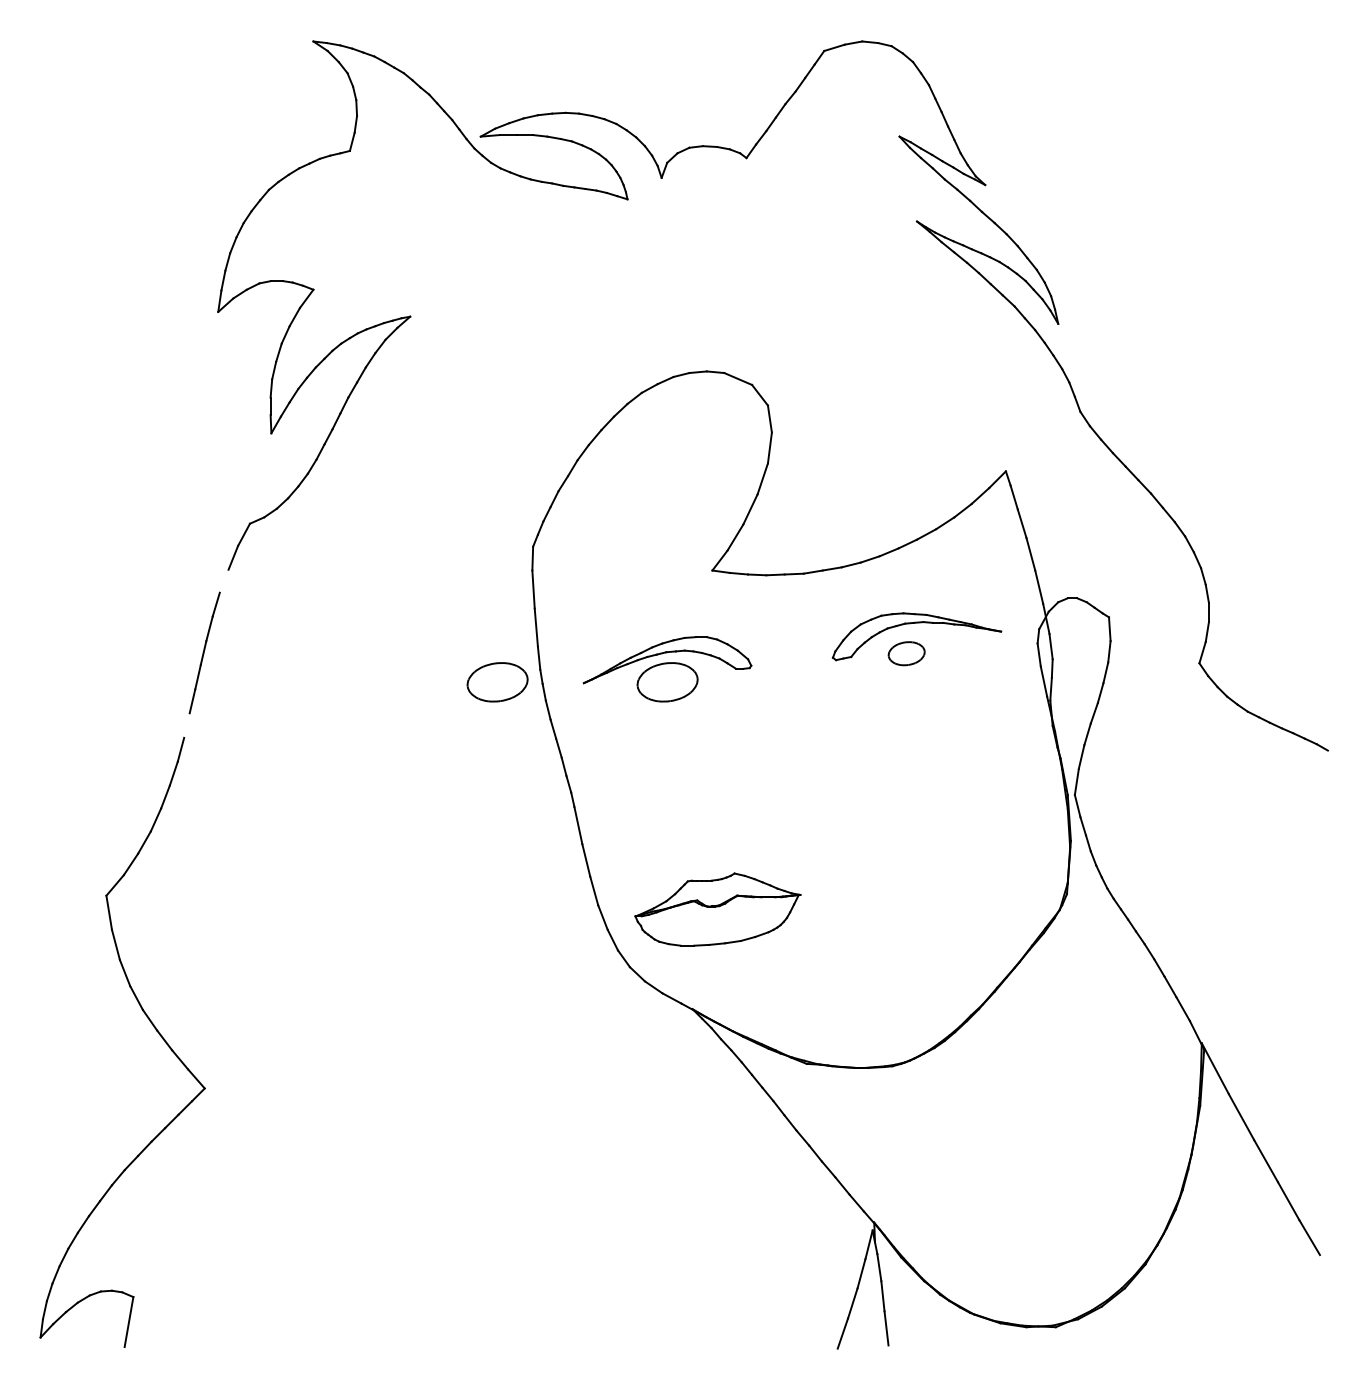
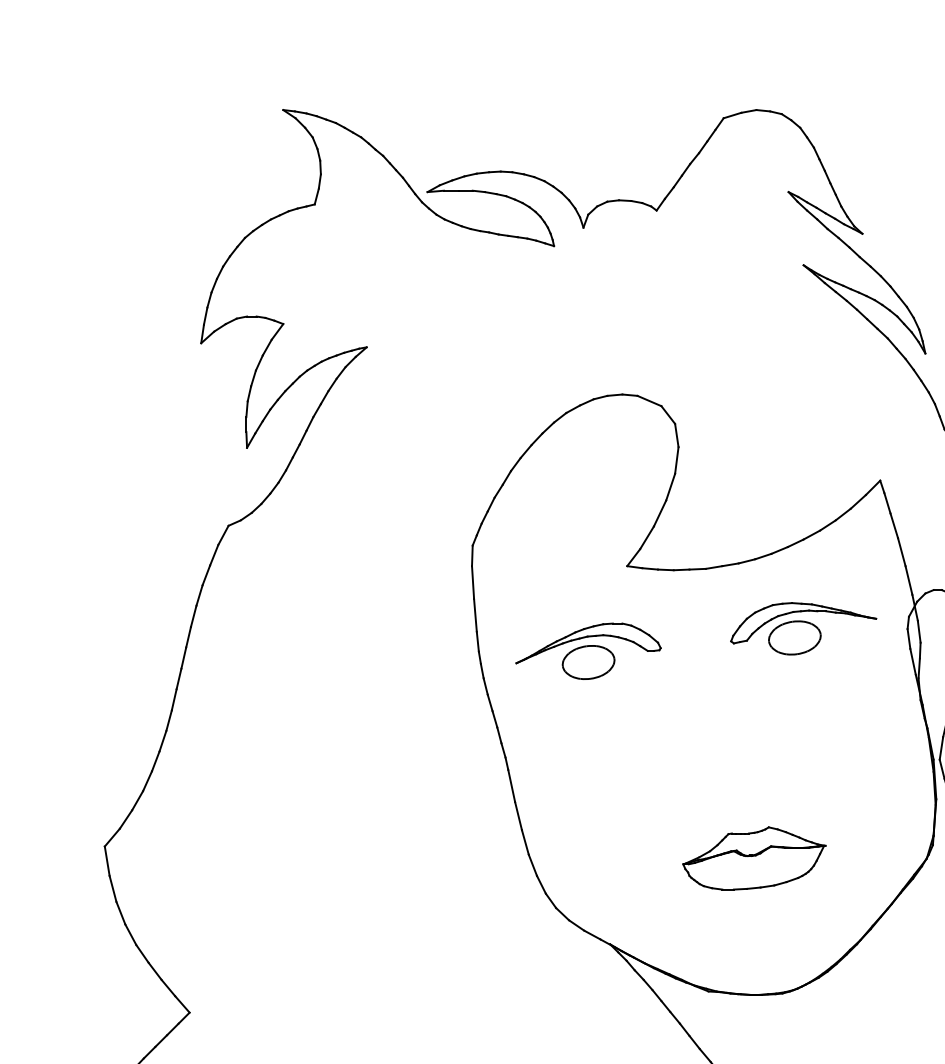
line: (223, 580) -> (205, 574), added
part: (906, 653) -> (794, 637), size x1.67
part: (497, 682) -> (441, 662), removed
line: (186, 725) -> (173, 699), added
part: (717, 909) -> (754, 858), moved

